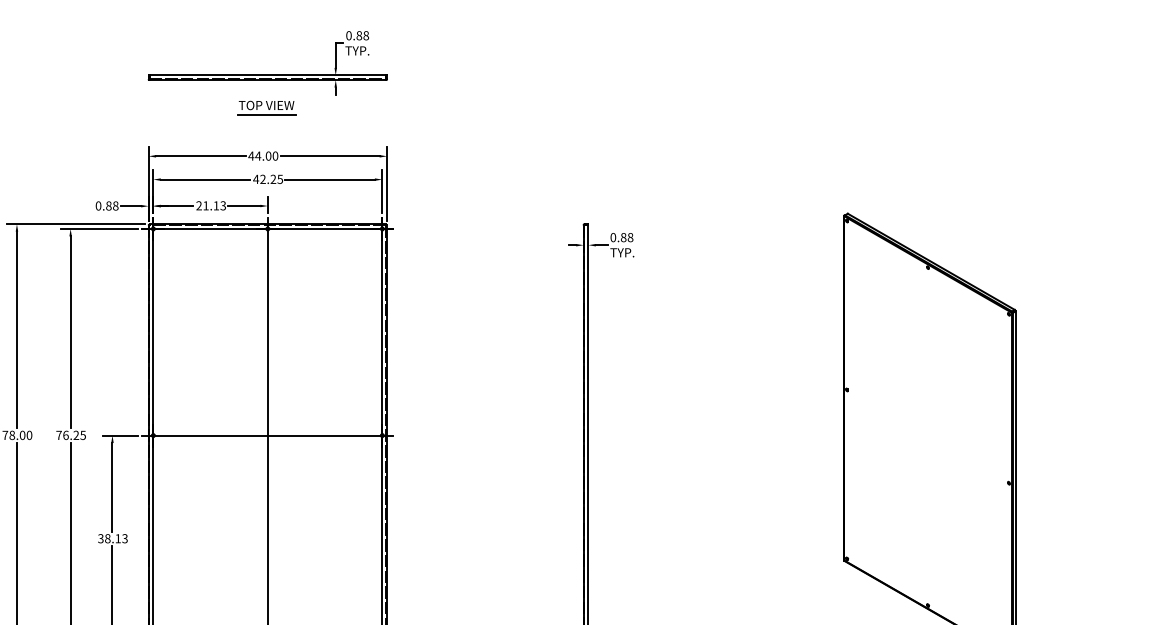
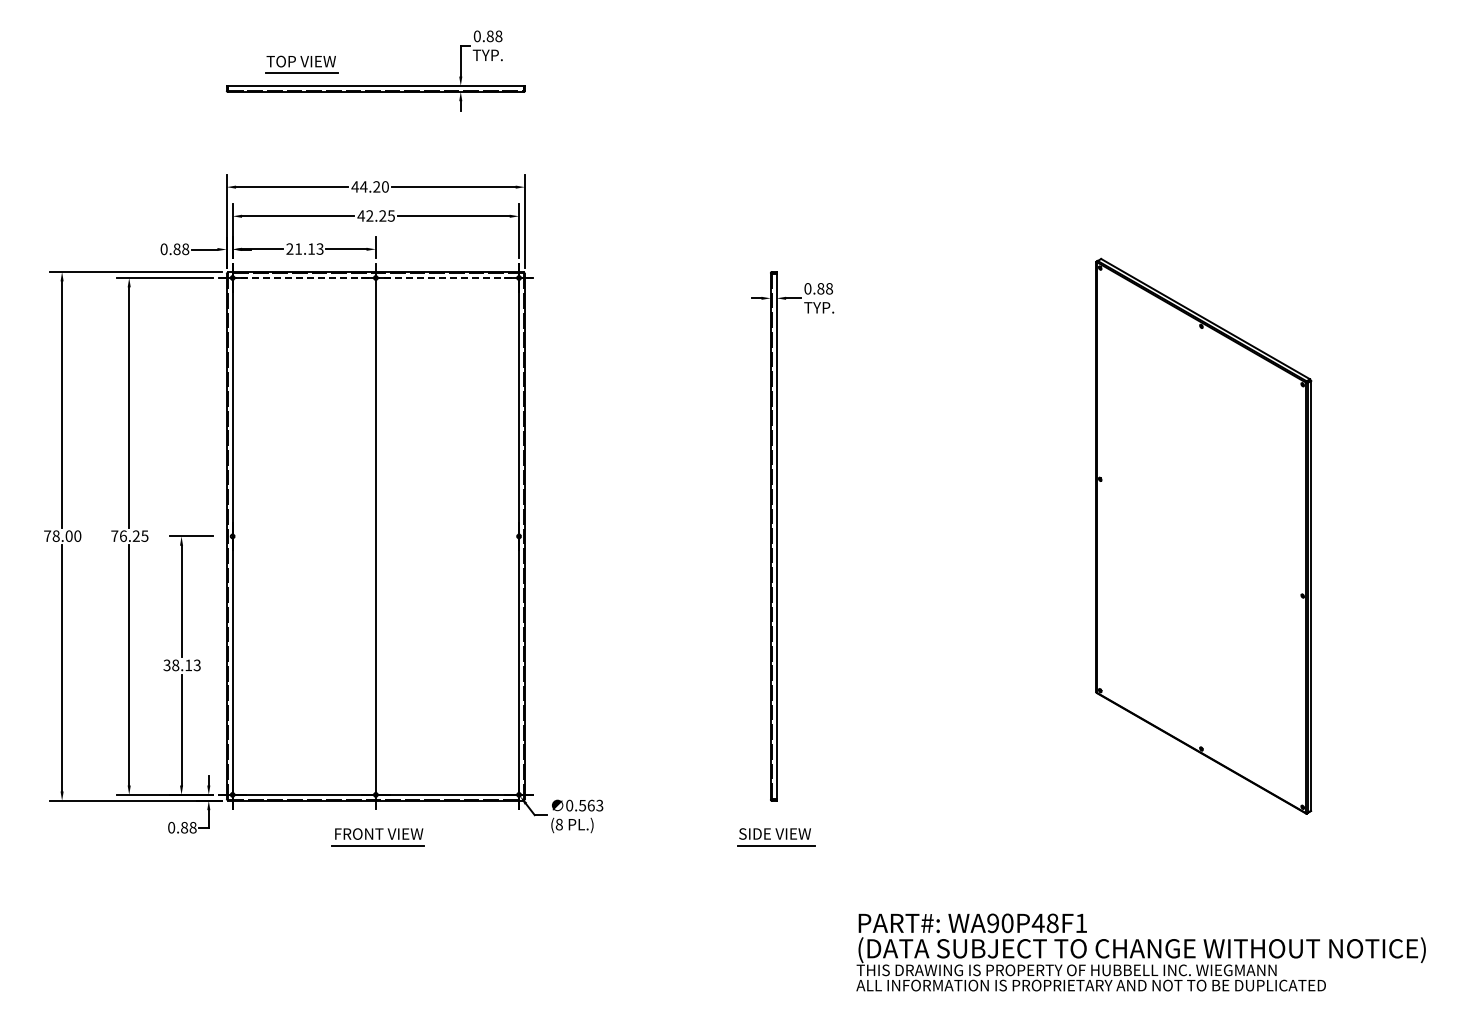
part: (266, 107) -> (301, 64), moved
text: (268, 155) -> (376, 186), 44.00 -> 44.20
line: (267, 228) -> (375, 277), solid -> dashed
line: (267, 435) -> (375, 536), removed

